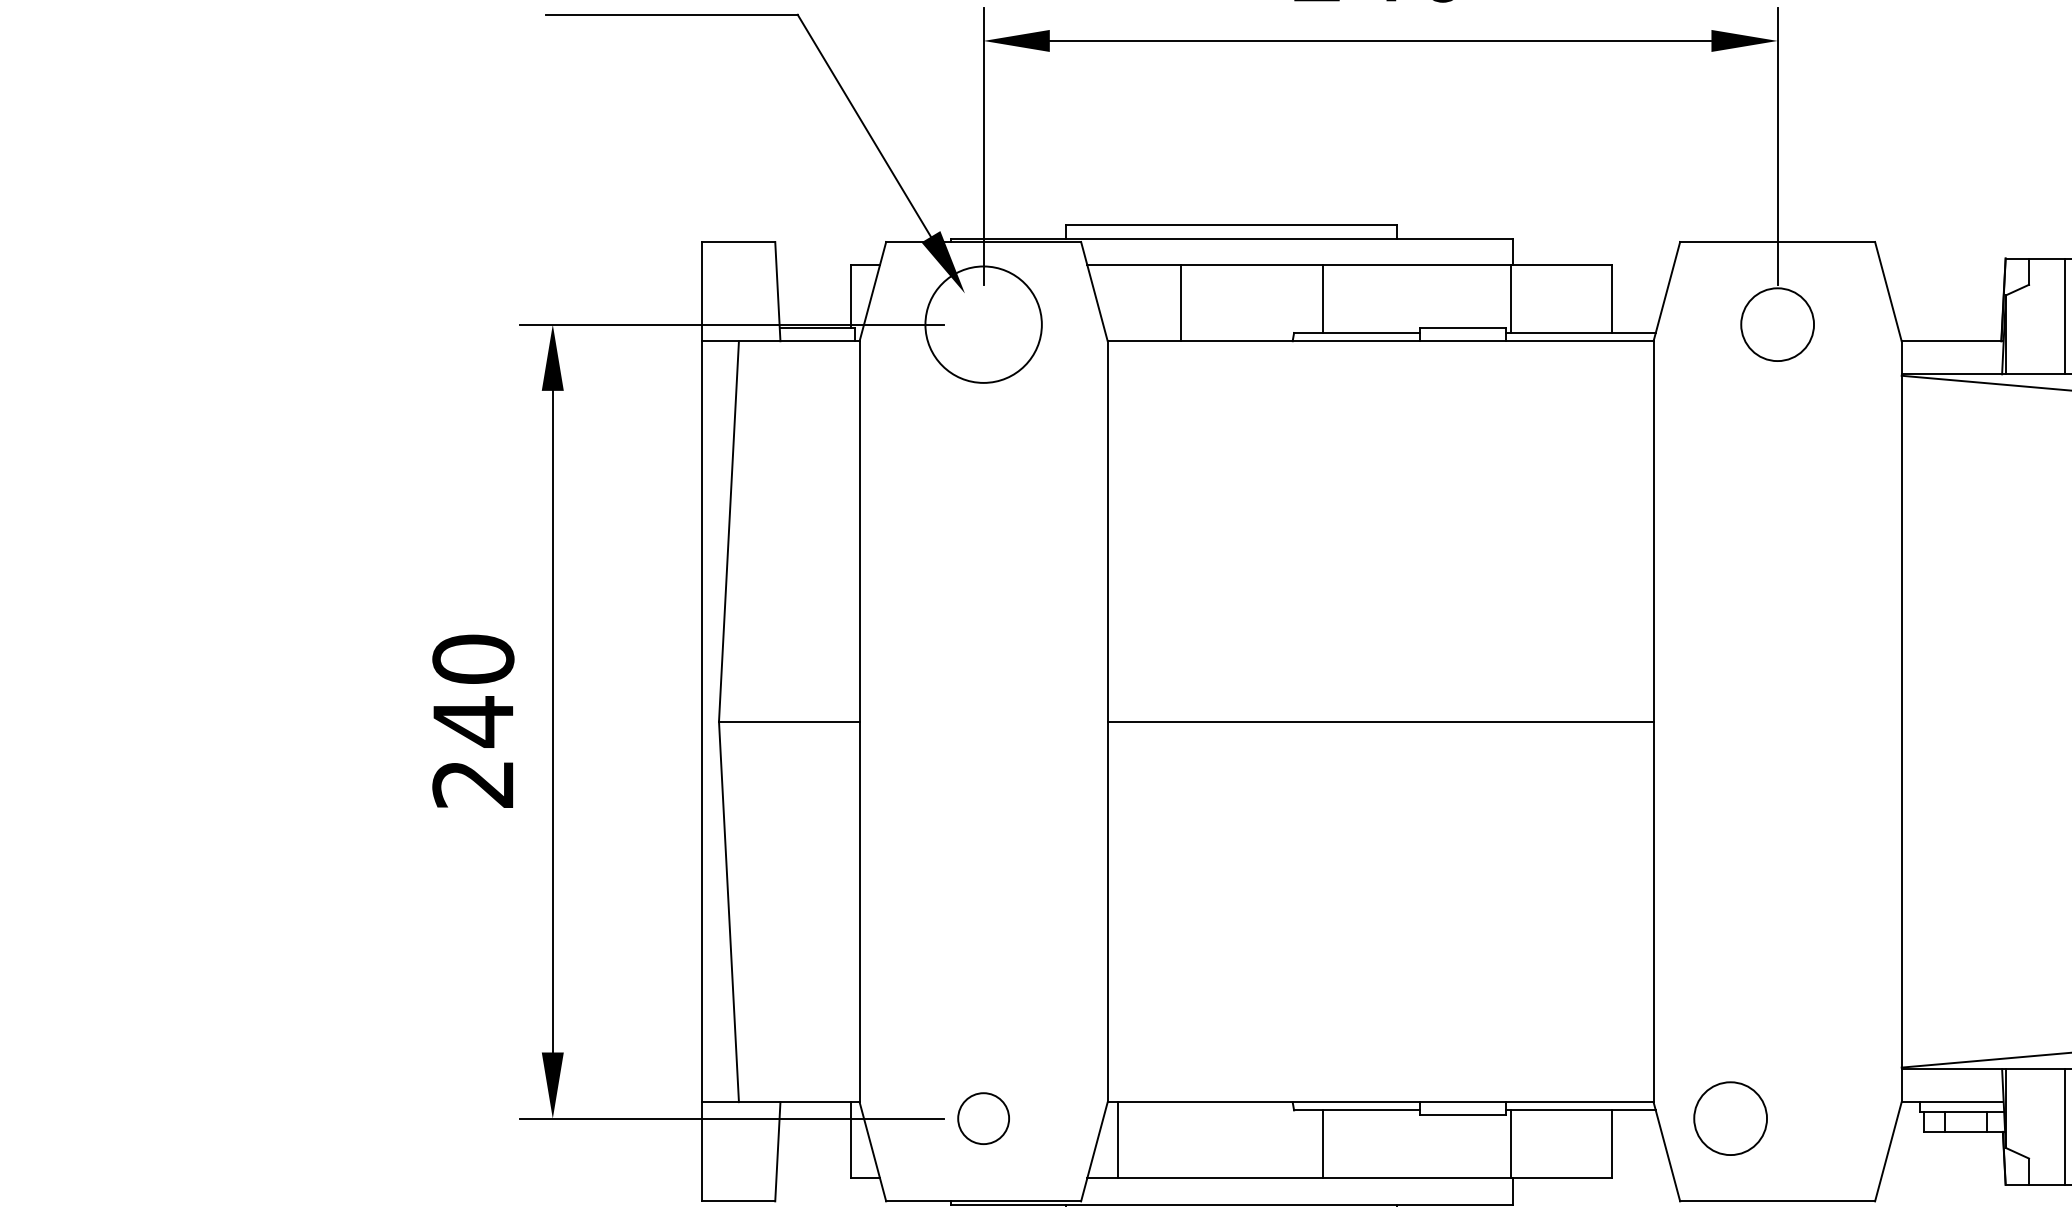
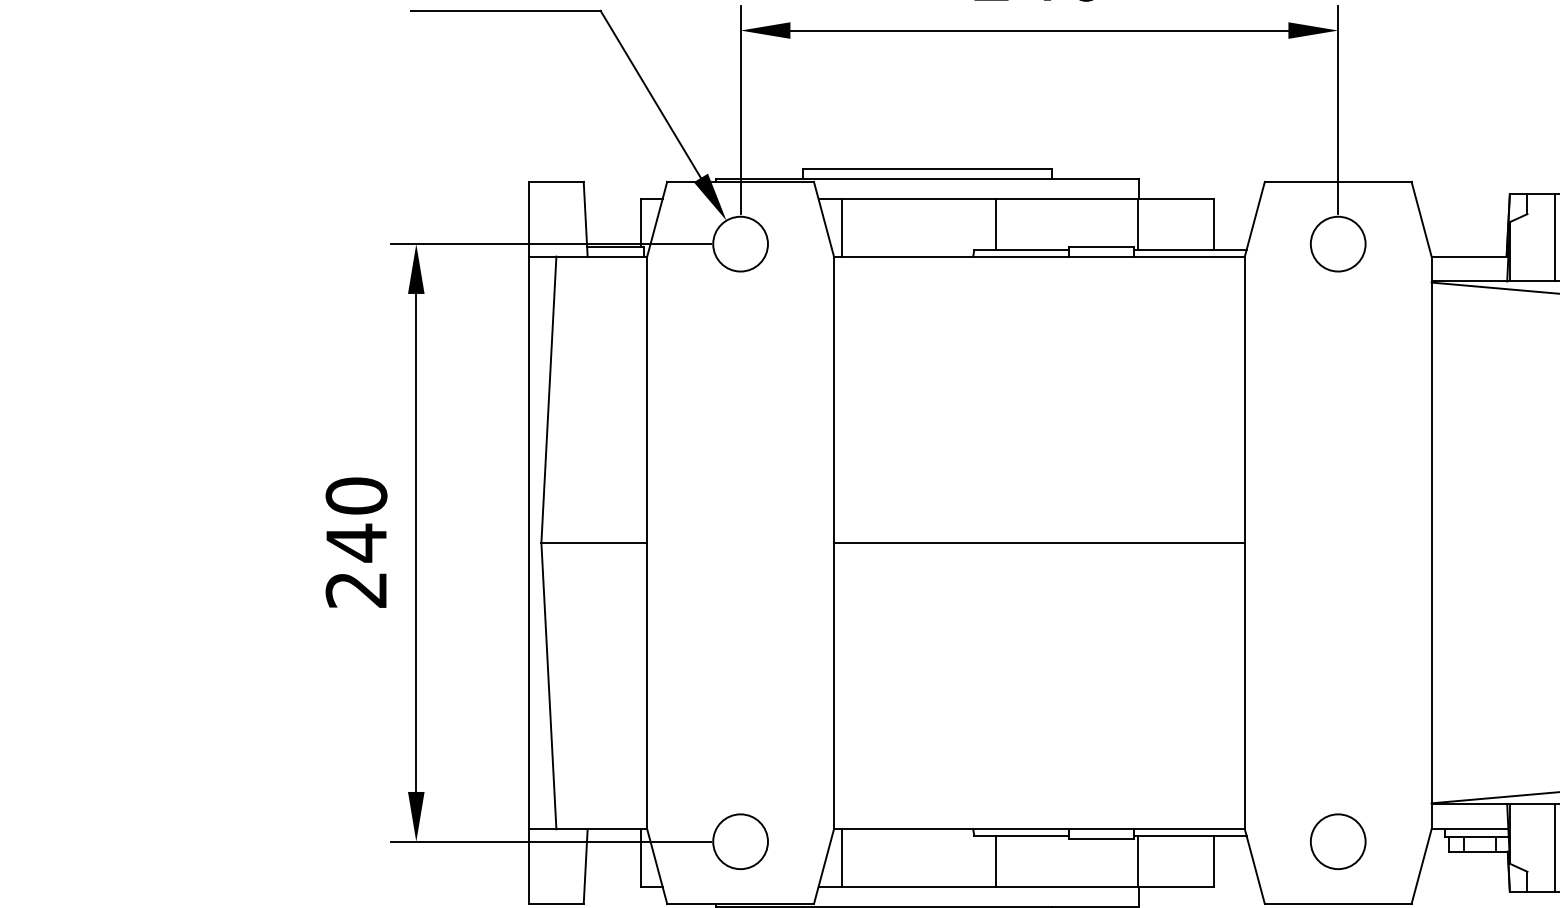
line: (1181, 303) -> (842, 228), moved
circle: (983, 324) -> (740, 243), size x0.62
circle: (983, 1118) -> (740, 841), size x1.43
circle: (1730, 1118) -> (1338, 841), moved

